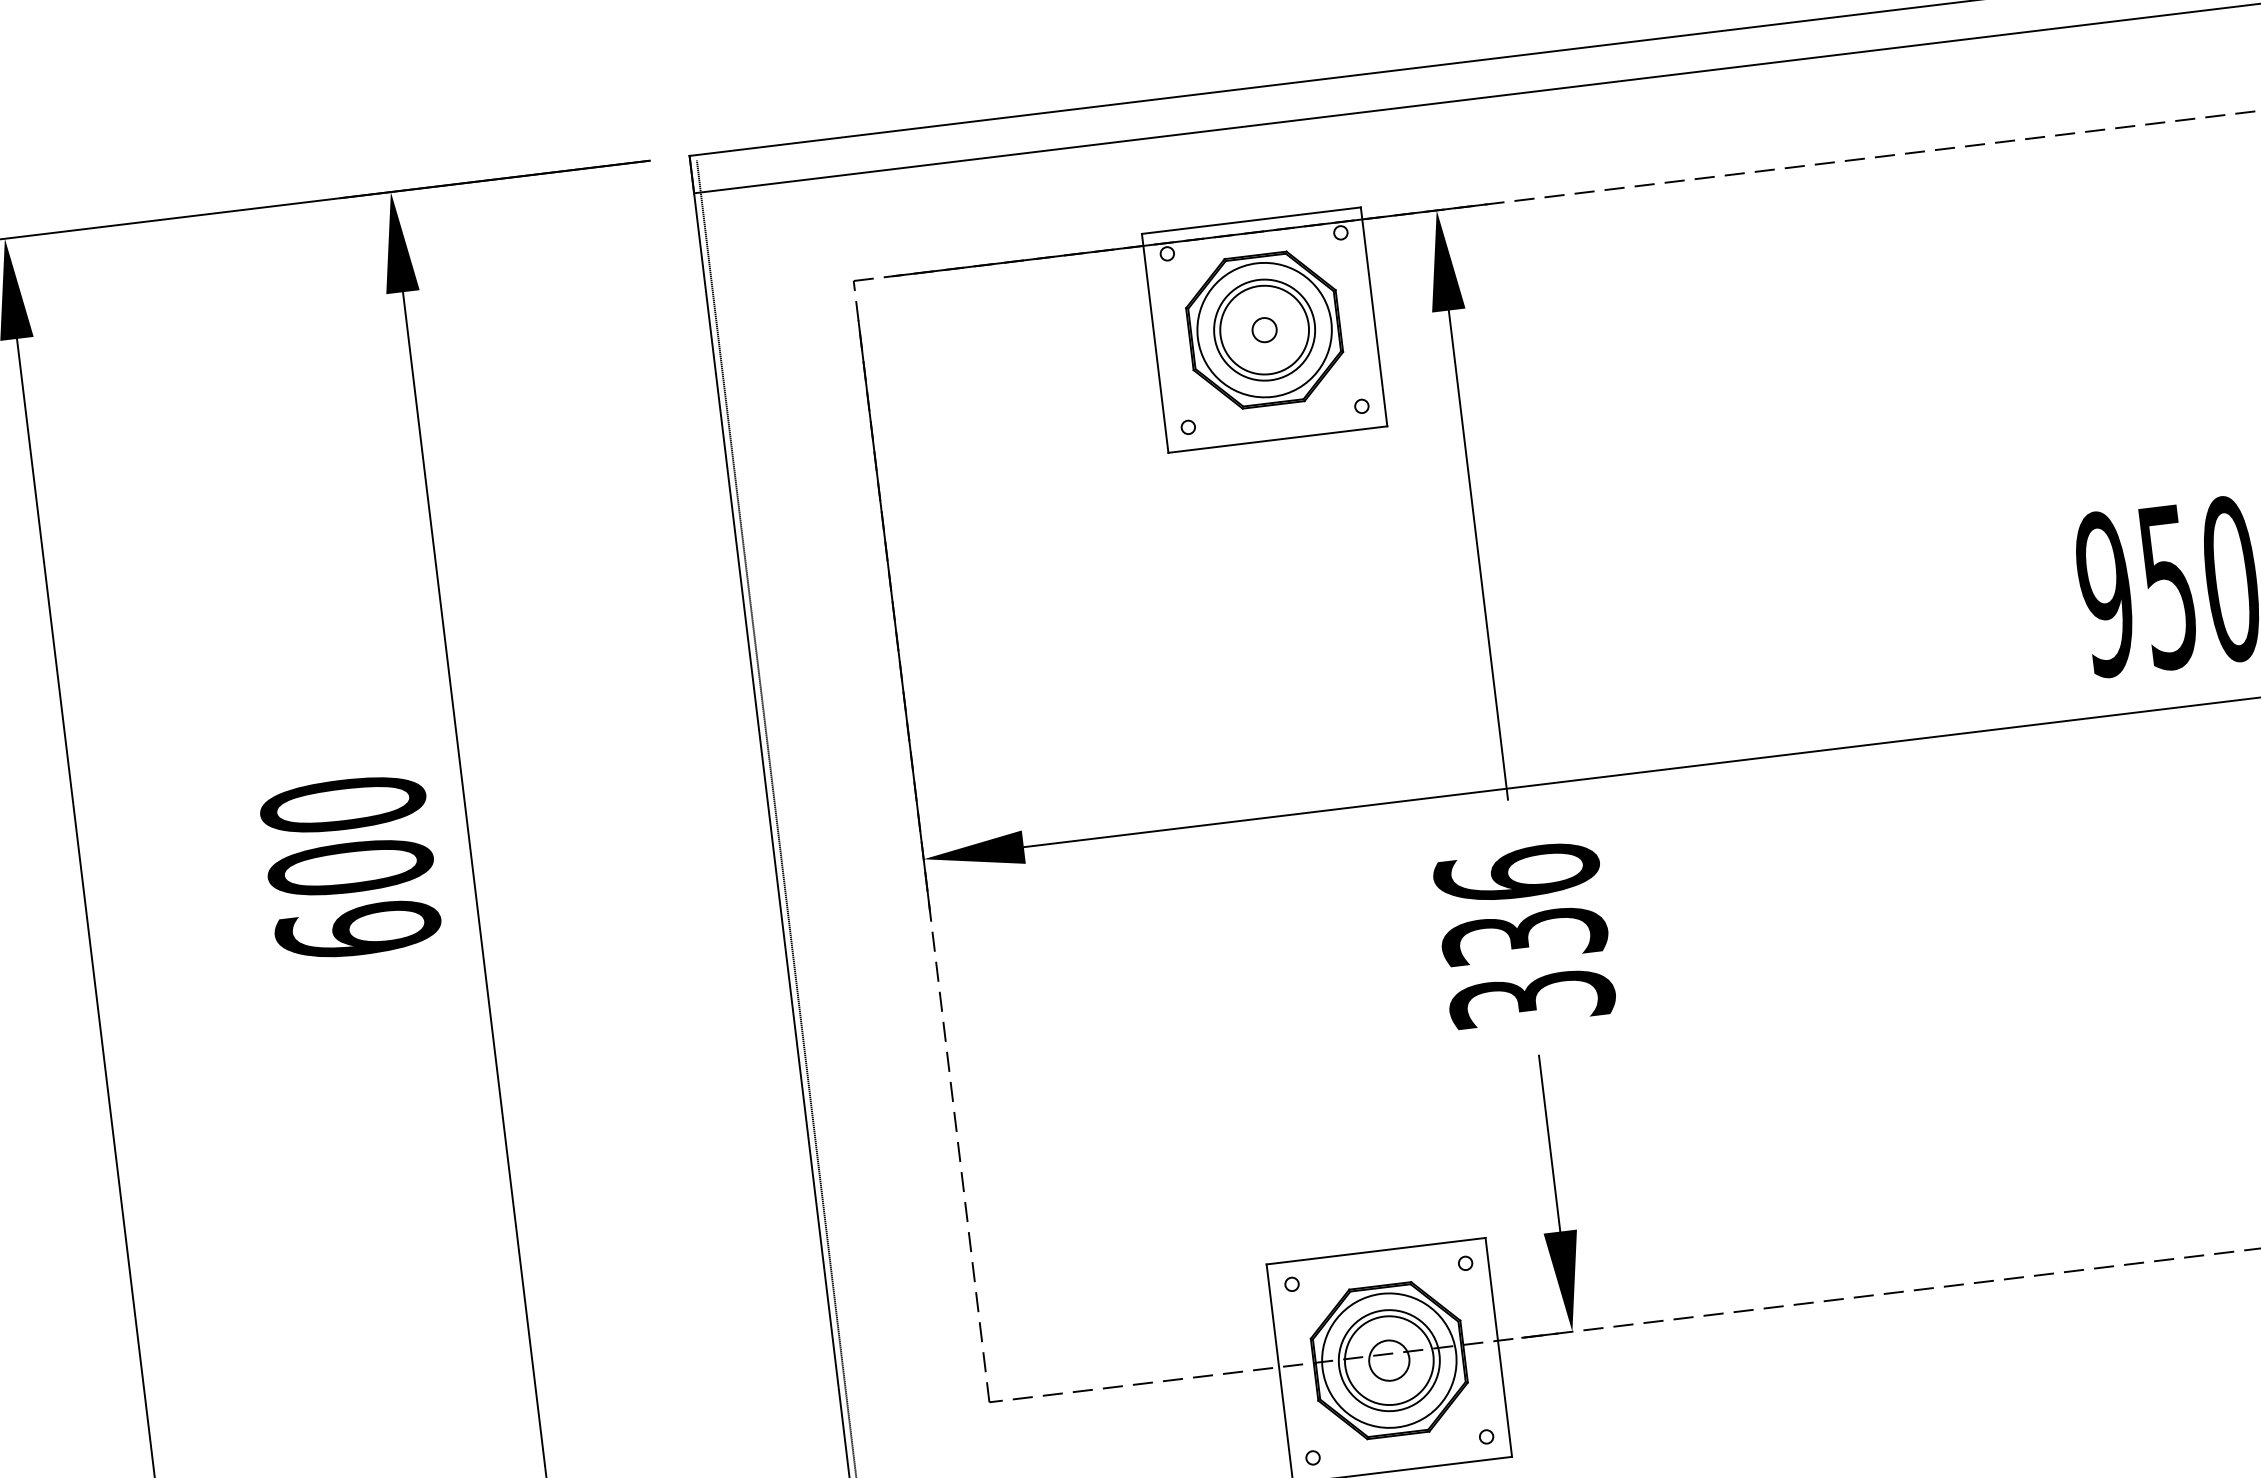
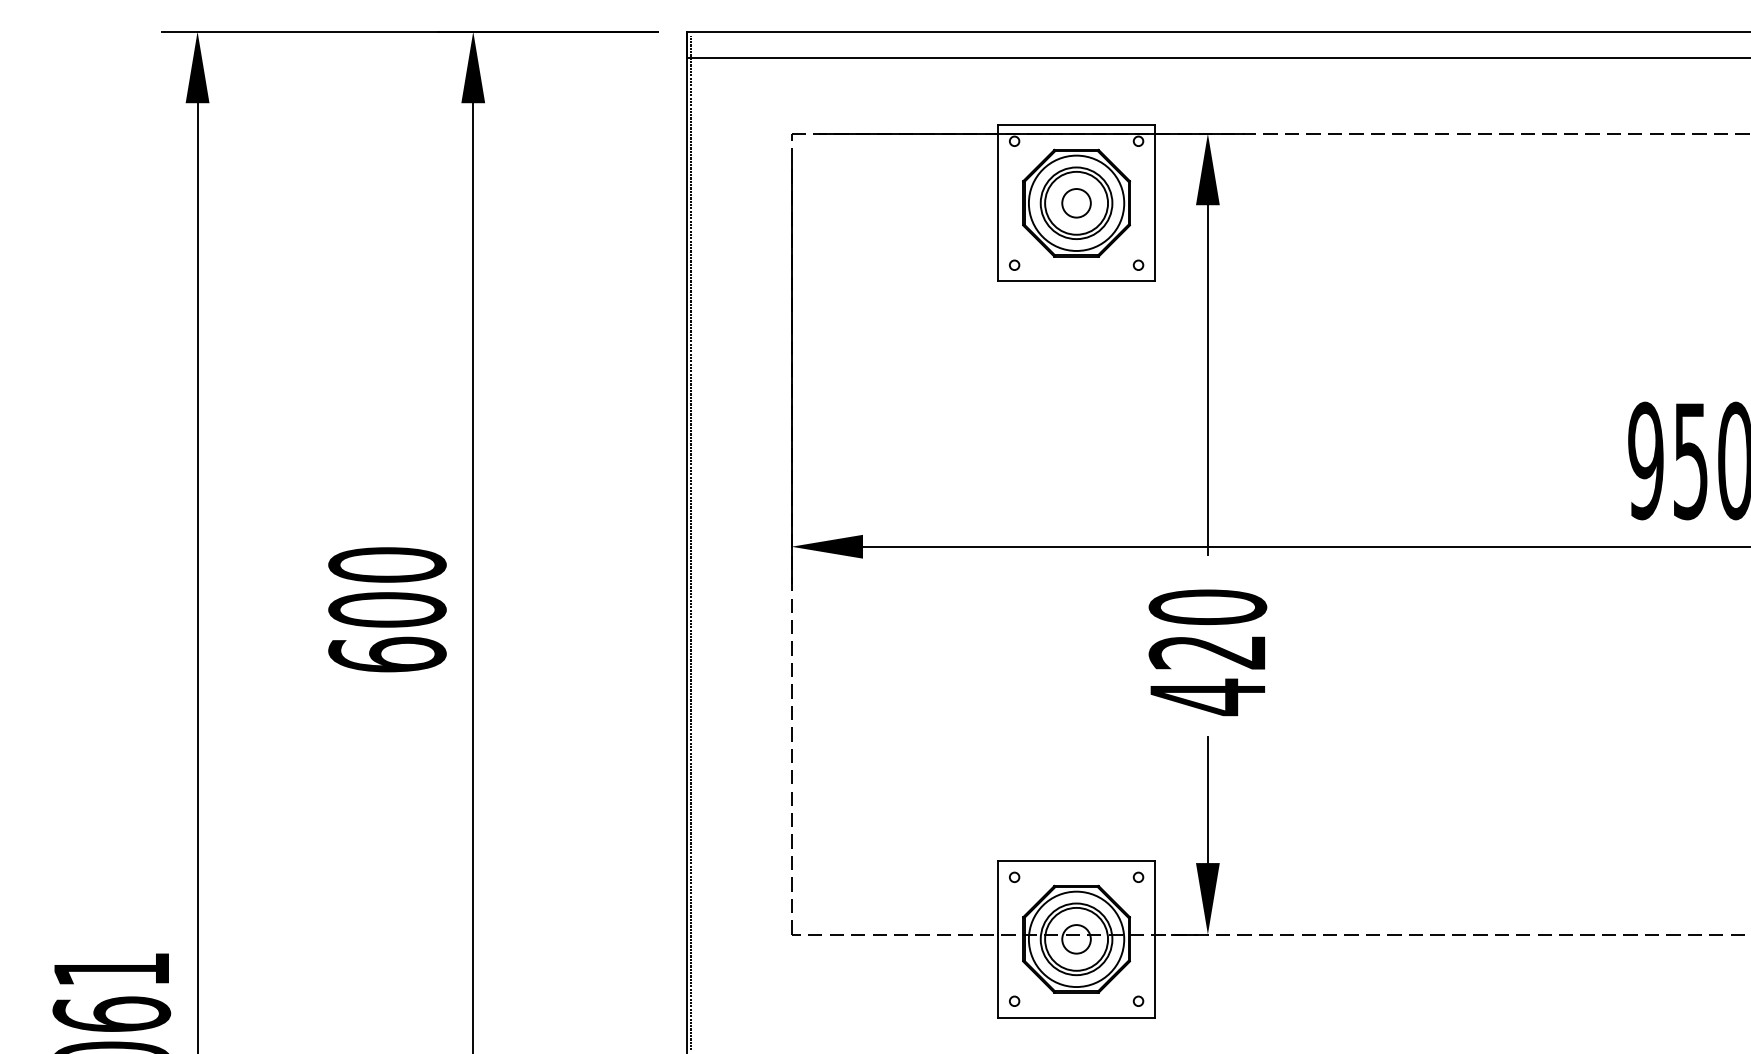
circle: (1264, 330) -> (1076, 203), size x1.67
text: (350, 867) -> (387, 609), moved
text: (1524, 936) -> (1207, 652), 336 -> 420

